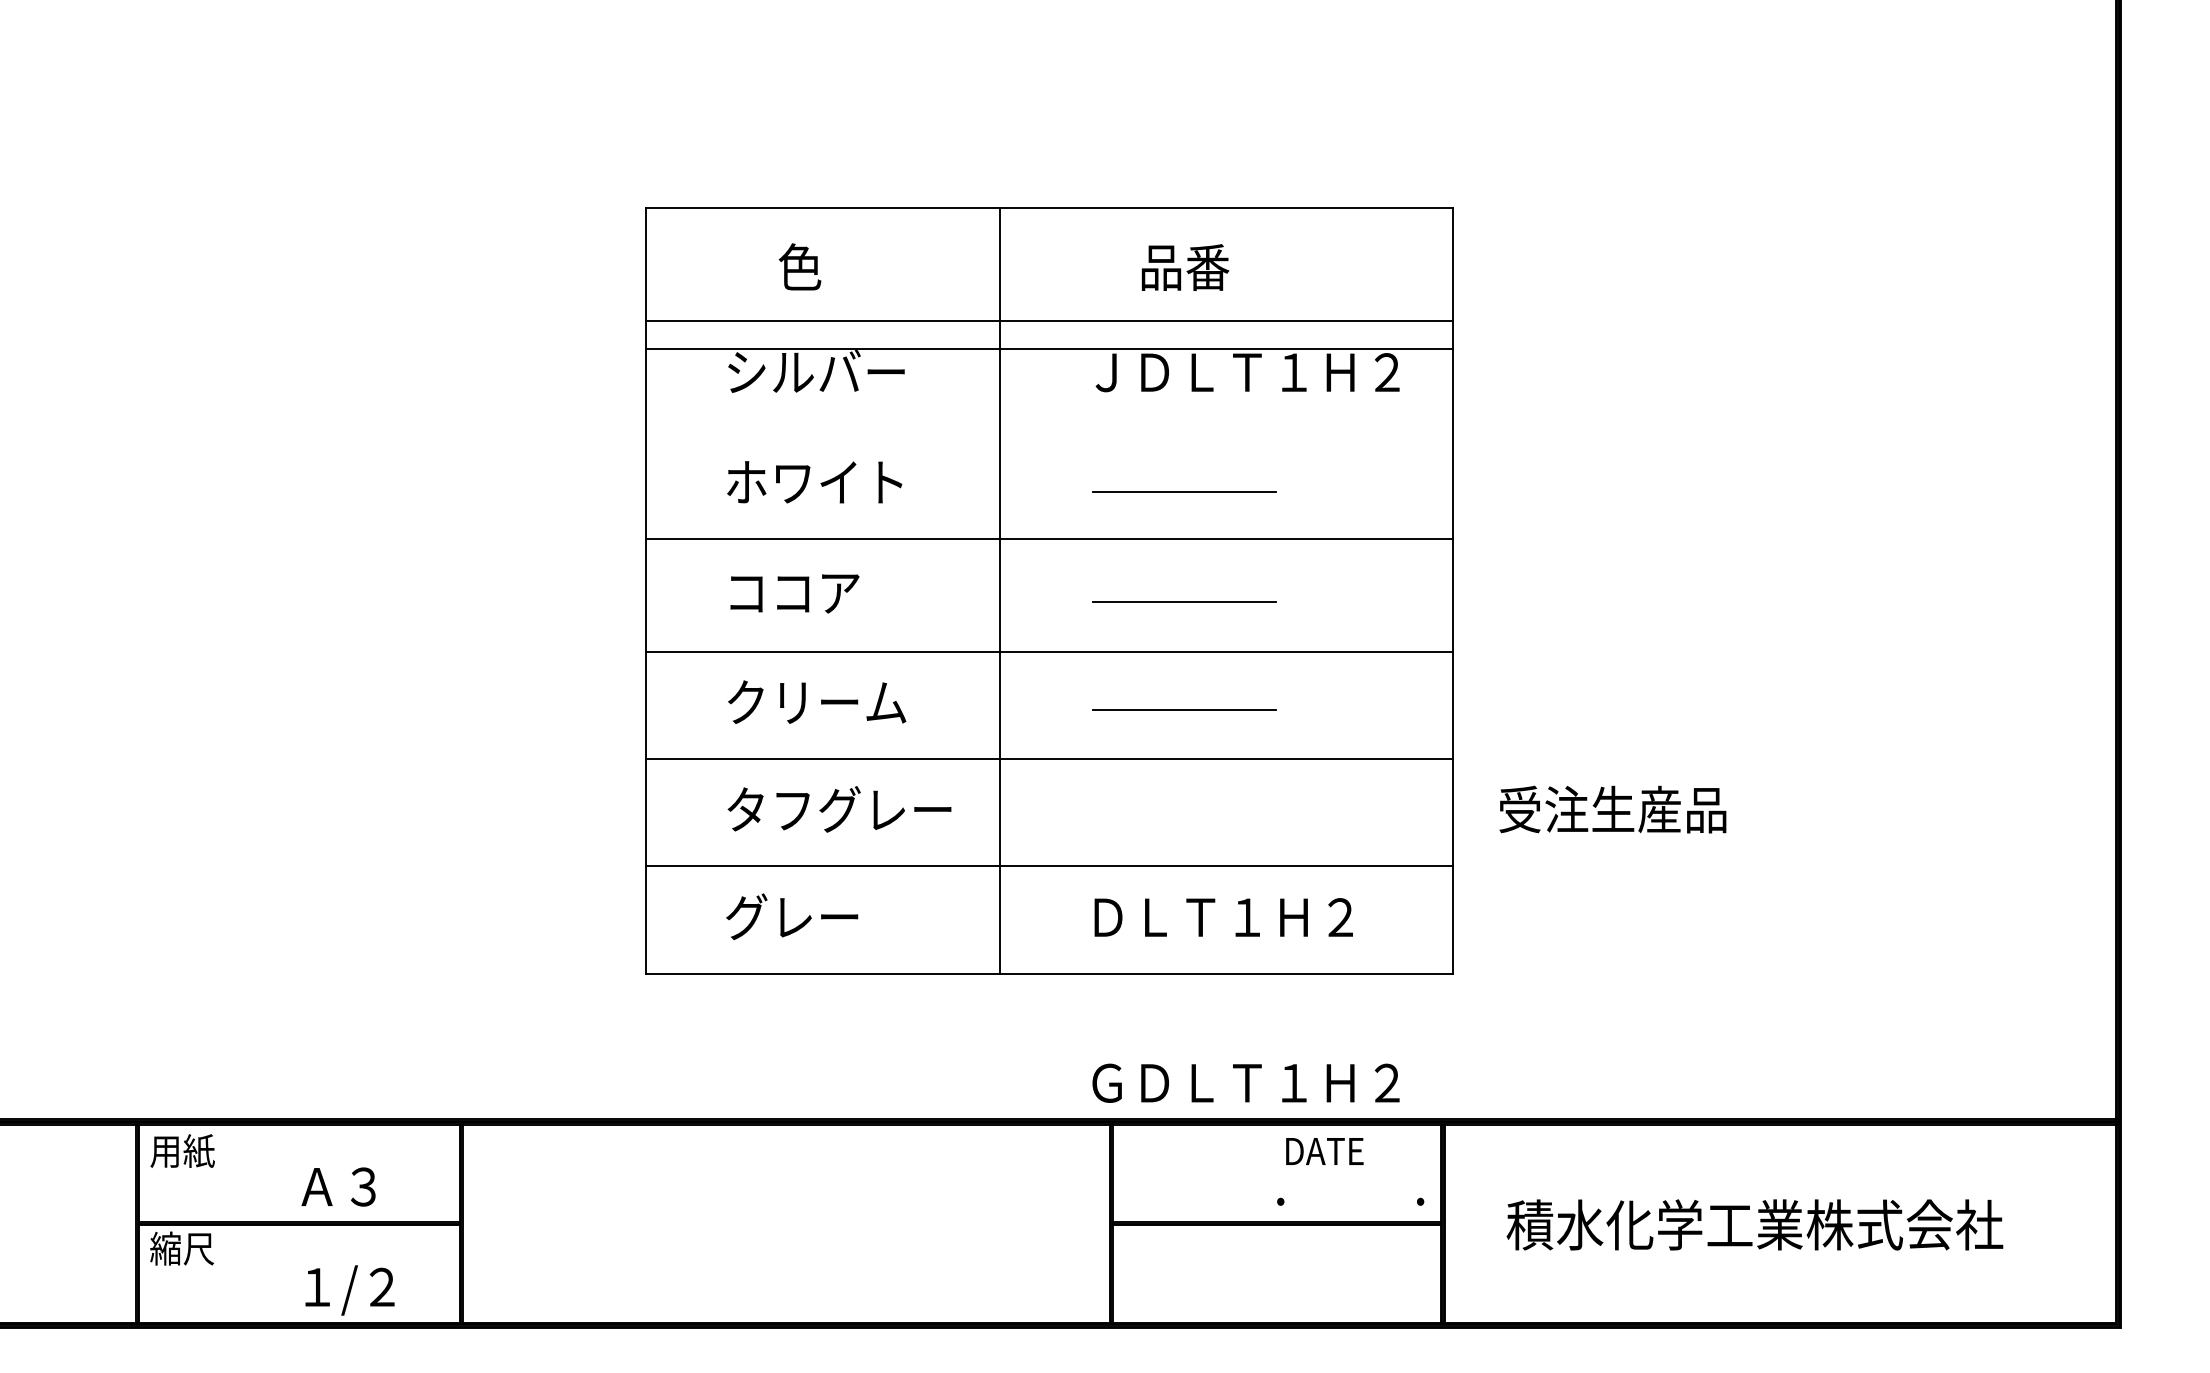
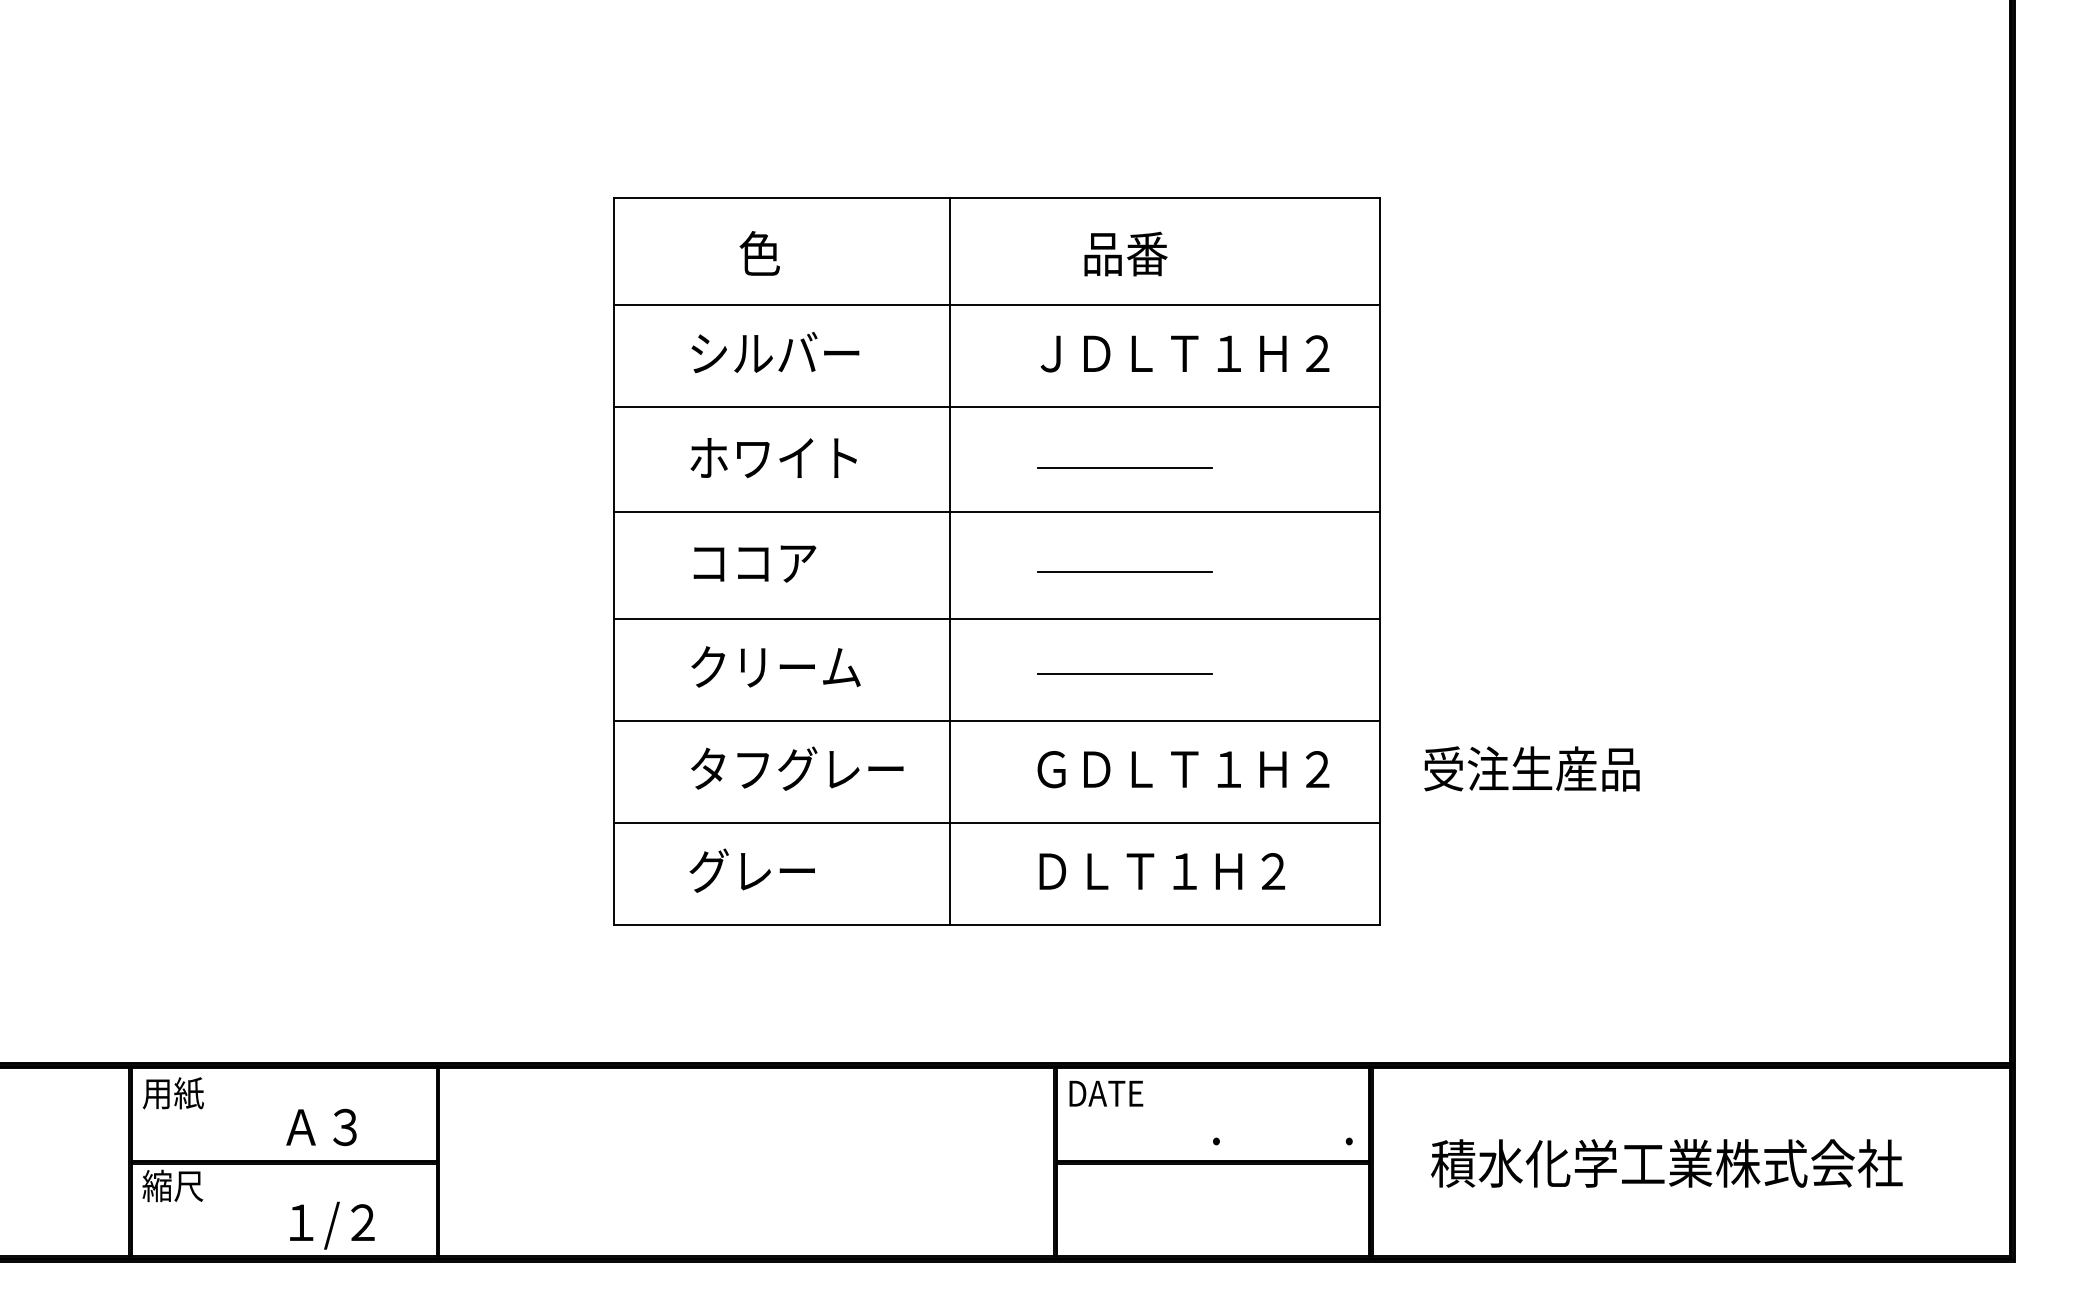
line: (1049, 348) -> (996, 406), moved
text: (1245, 1082) -> (1182, 768), moved
text: (1324, 1151) -> (1106, 1093), moved

